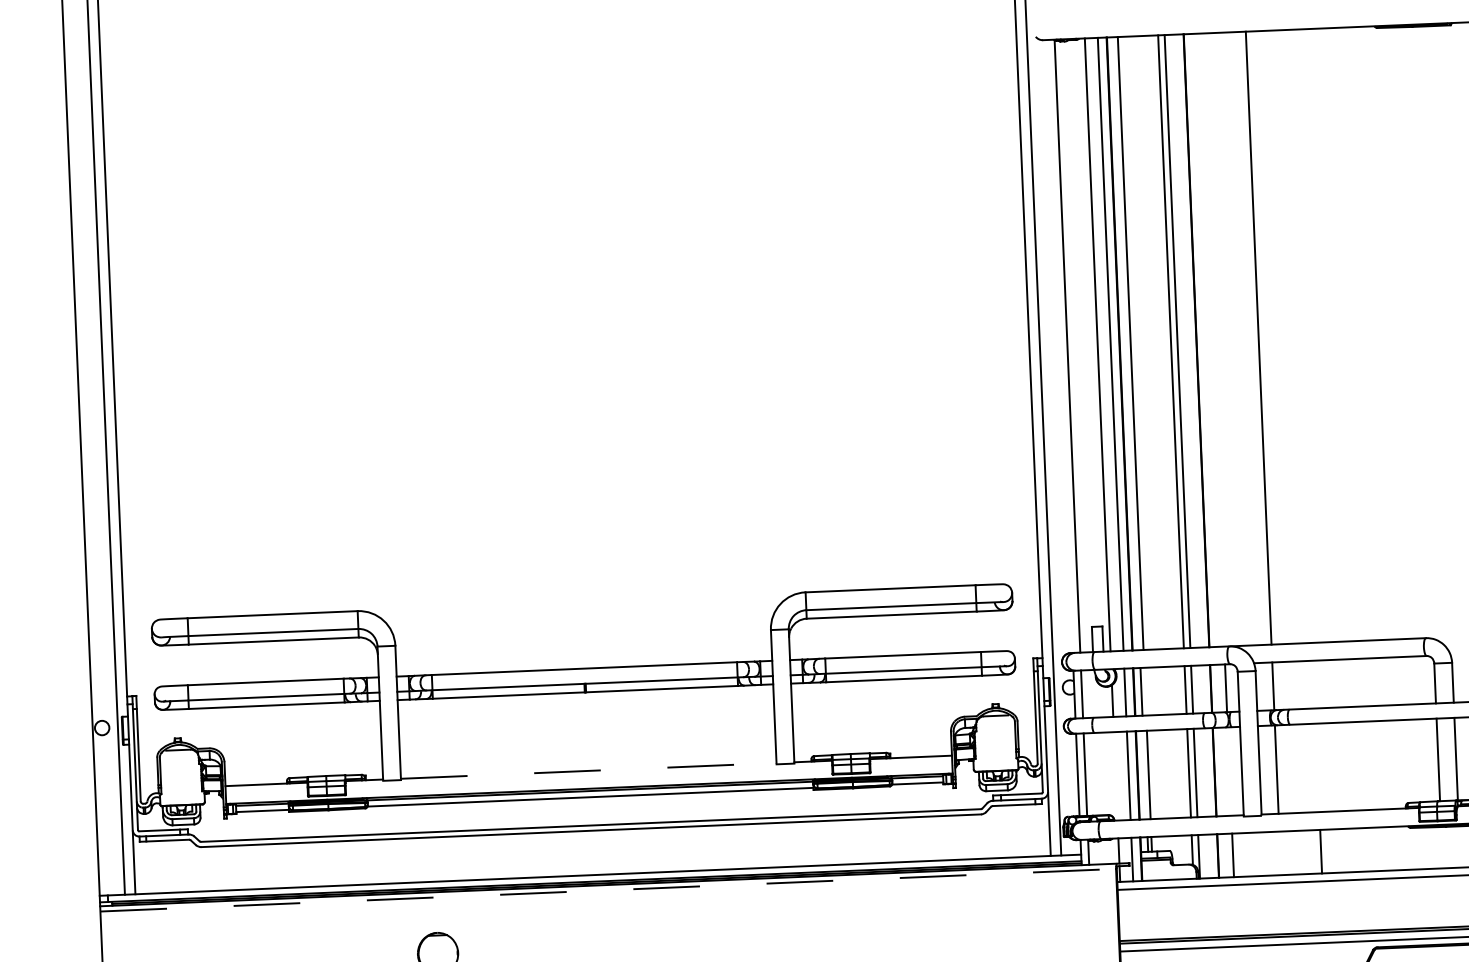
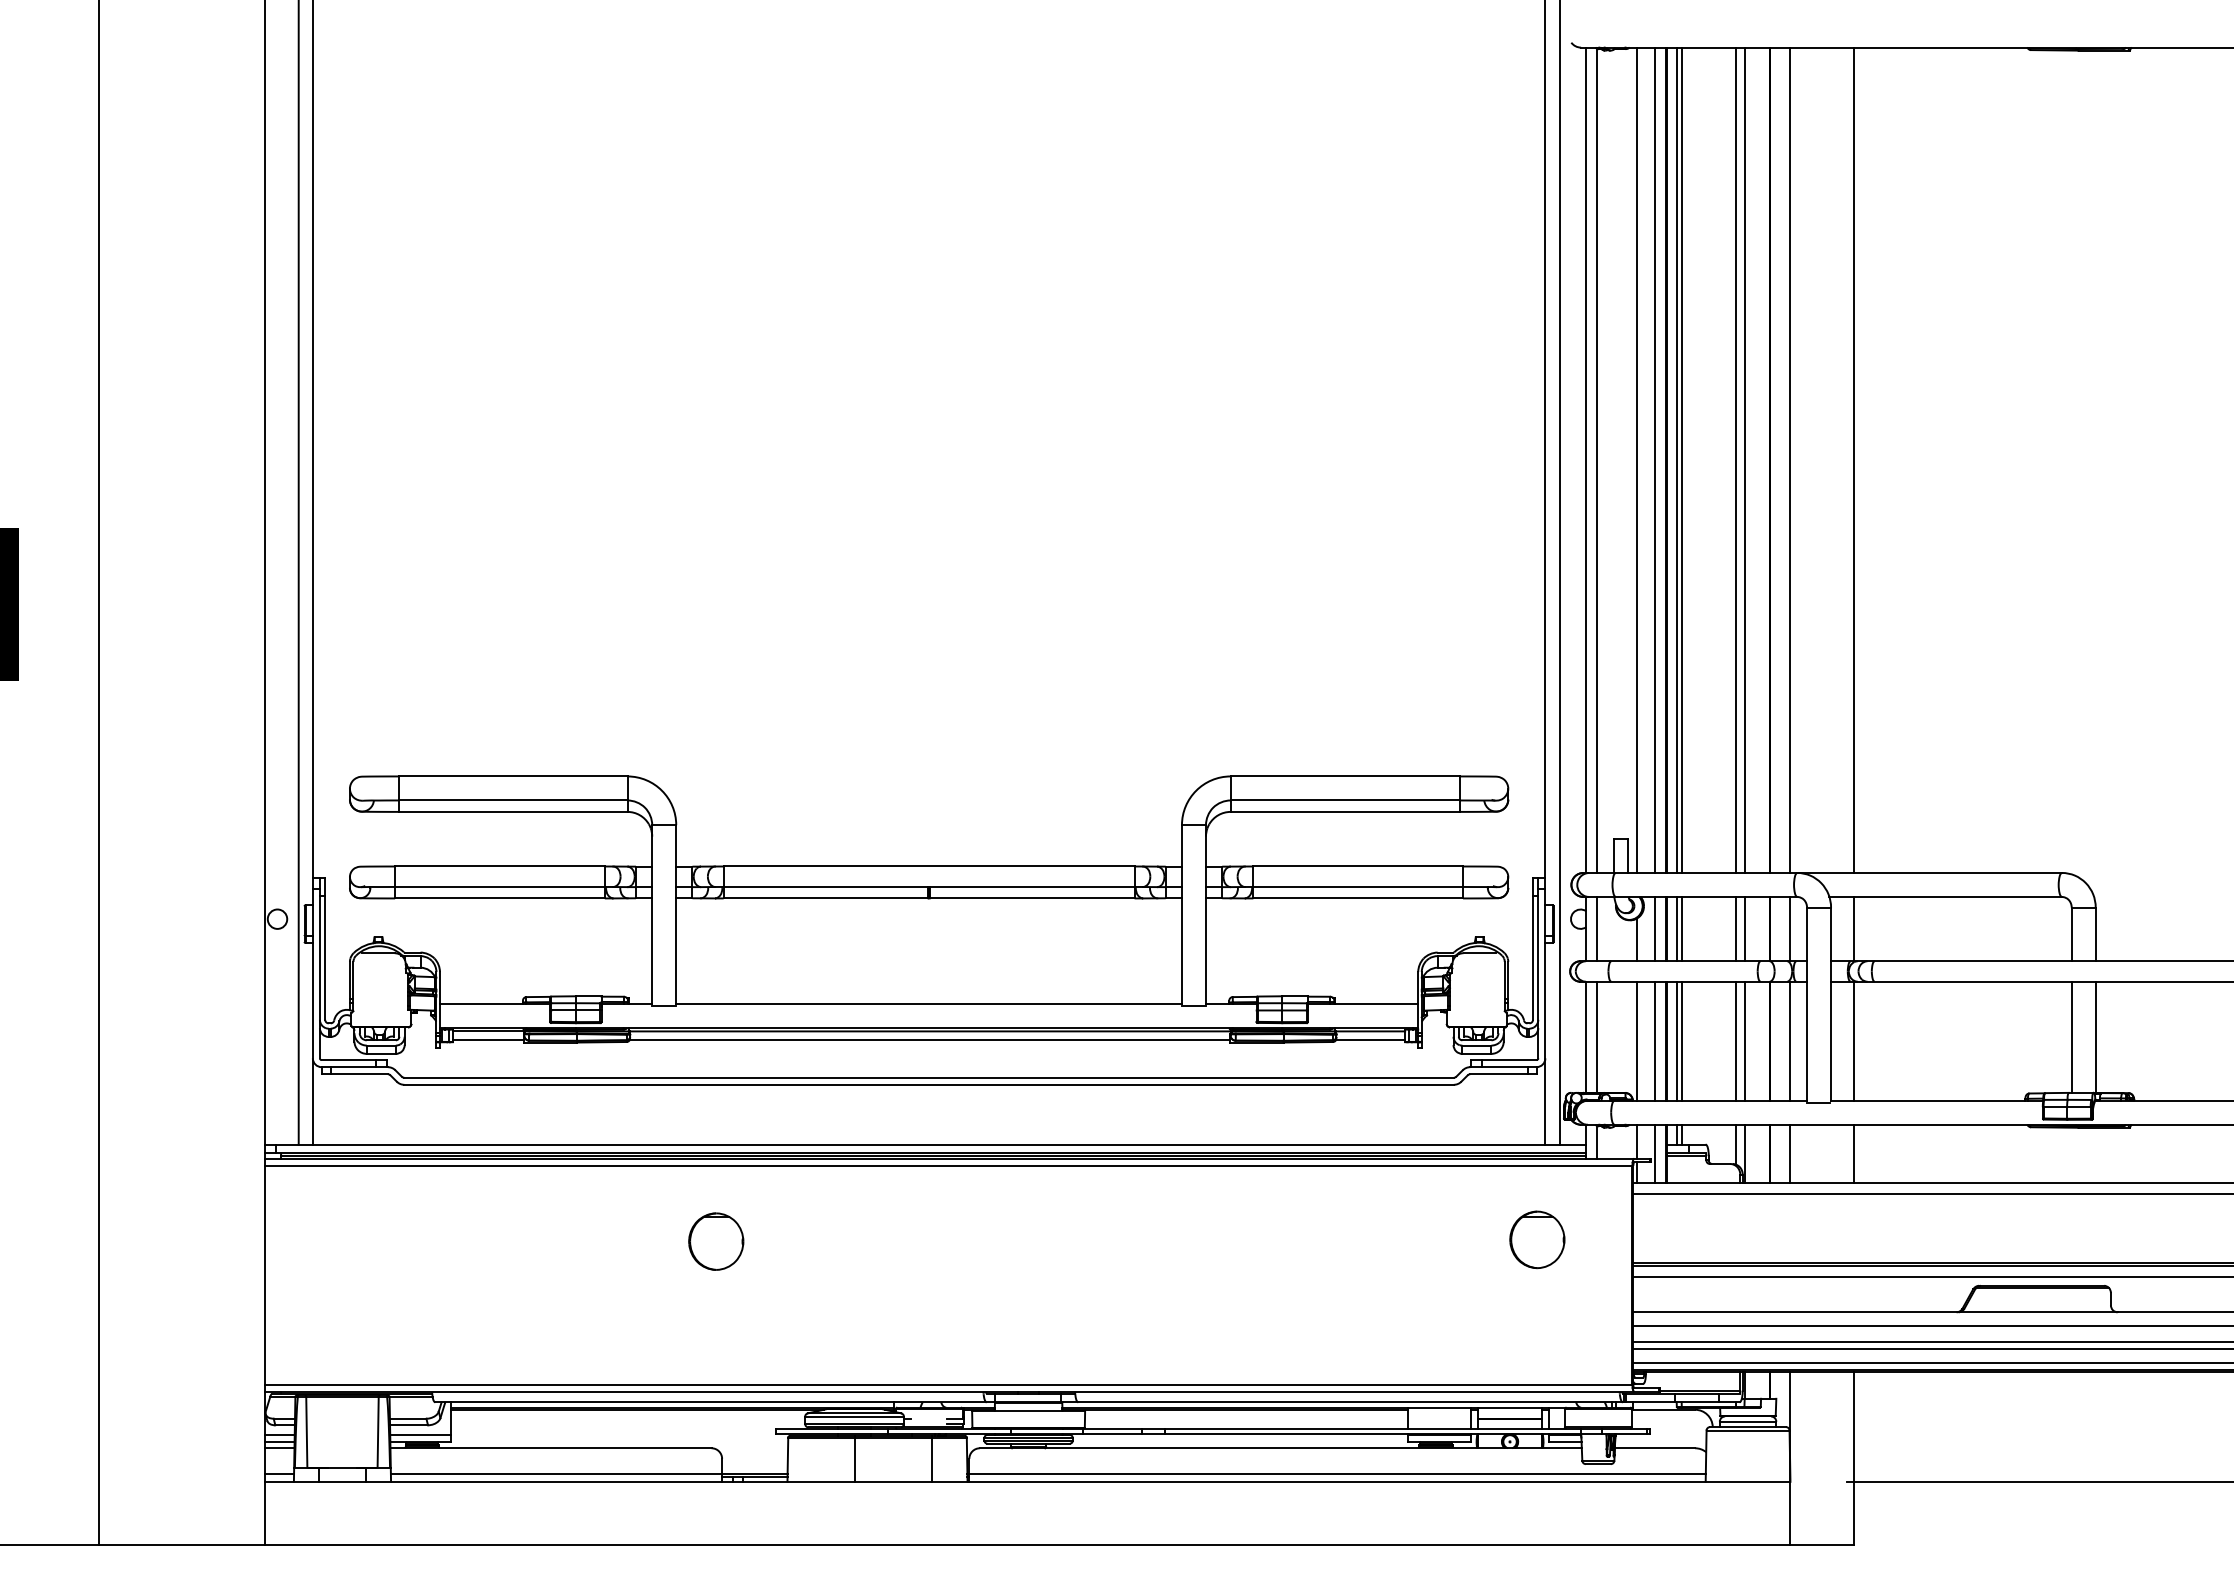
line: (1211, 339) -> (1790, 459), added
line: (1126, 343) -> (1676, 459), added
line: (1059, 345) -> (1586, 459), added
line: (1145, 691) -> (1681, 928), added
line: (589, 771) -> (929, 1004), dashed -> solid
line: (1229, 771) -> (1790, 1040), added
line: (1144, 774) -> (1676, 1040), added
line: (1115, 775) -> (1637, 1040), added
line: (1321, 851) -> (1854, 1153), moved
line: (608, 890) -> (948, 1165), dashed -> solid
part: (1047, 926) -> (1537, 1239), added

